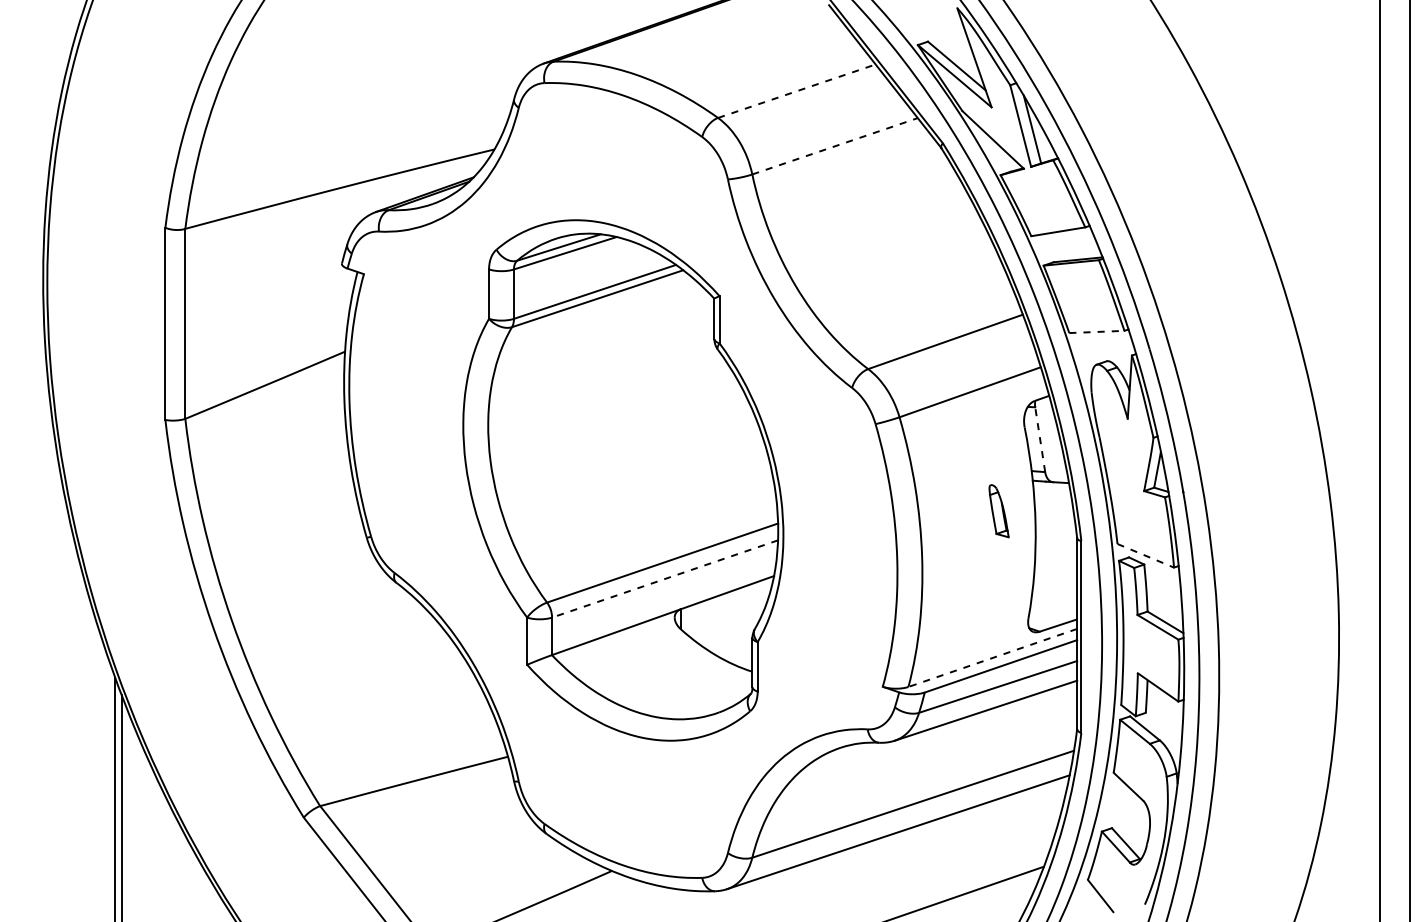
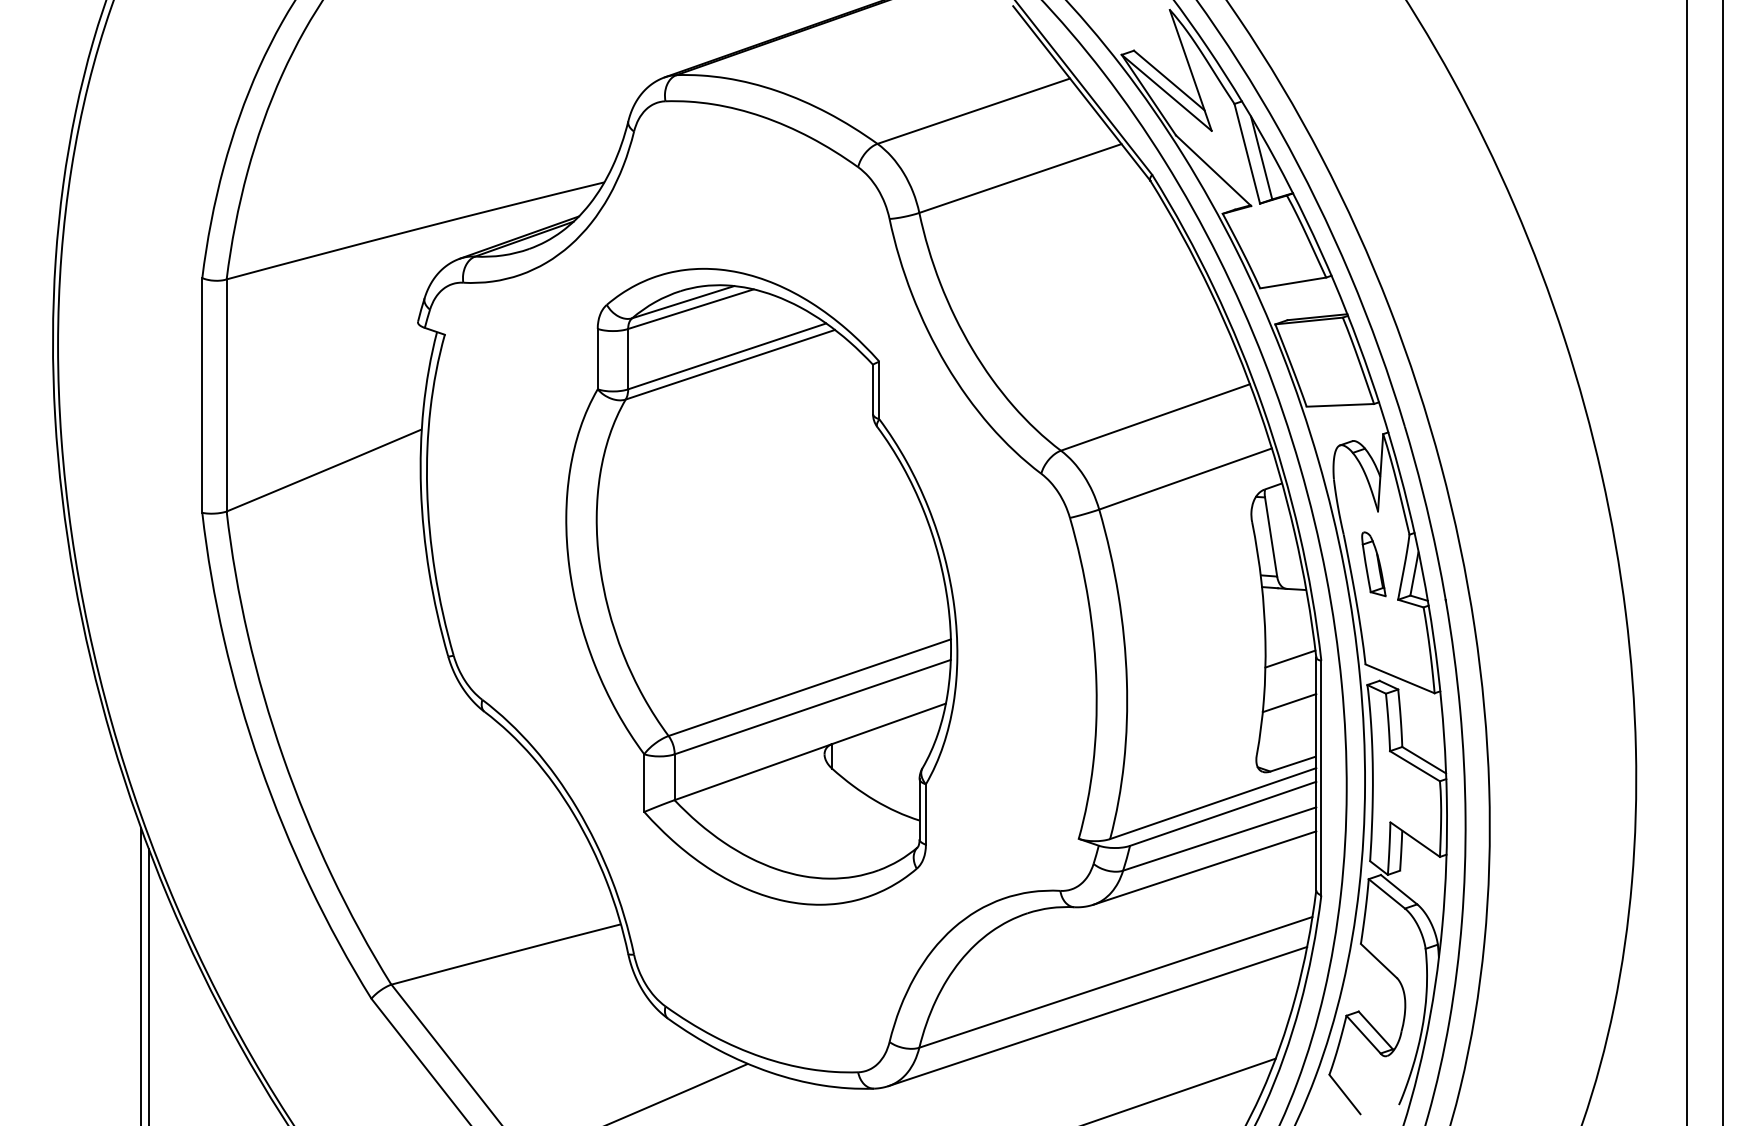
line: (796, 91) -> (973, 111), dashed -> solid
line: (835, 146) -> (1020, 178), dashed -> solid
line: (1097, 332) -> (1340, 405), dashed -> solid
line: (1040, 439) -> (1271, 536), dashed -> solid
part: (998, 511) -> (1373, 564), moved
line: (1056, 539) -> (1290, 658), added
line: (1146, 556) -> (1400, 679), dashed -> solid
line: (1055, 575) -> (1289, 703), added
line: (664, 579) -> (812, 707), dashed -> solid
line: (992, 657) -> (1212, 803), dashed -> solid

